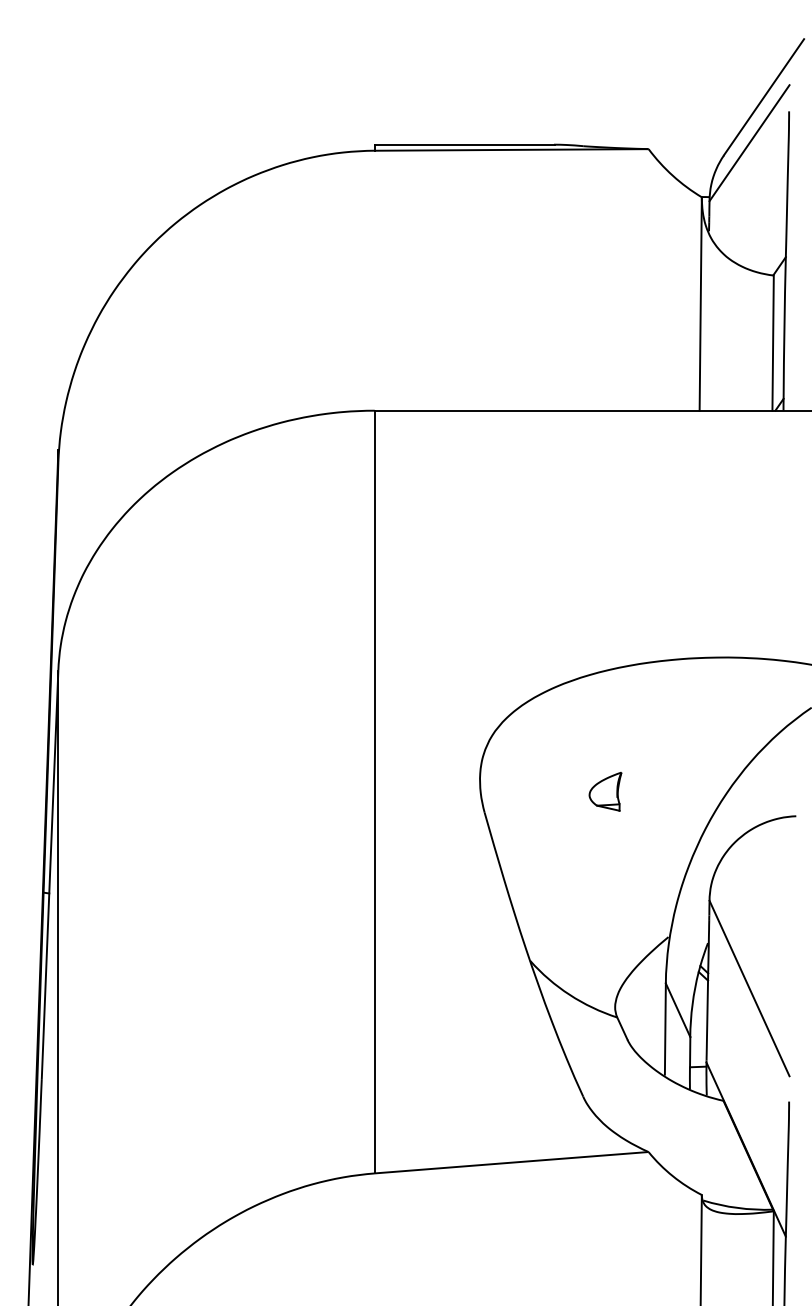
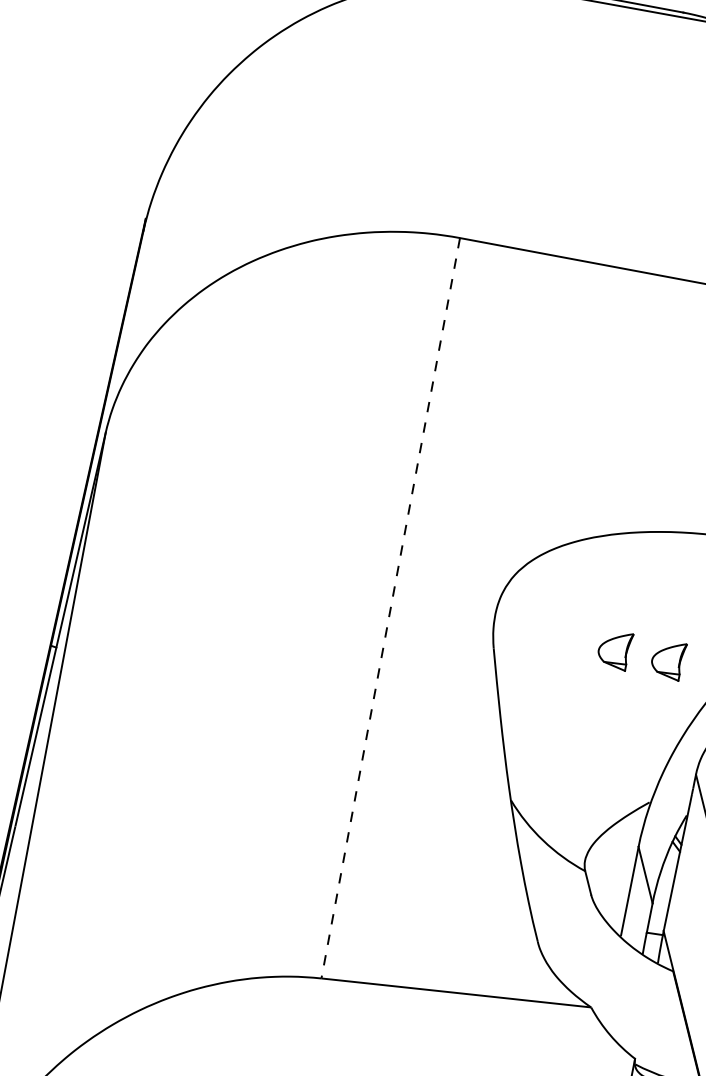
part: (660, 791) -> (668, 659), added
line: (374, 792) -> (390, 608), solid -> dashed

